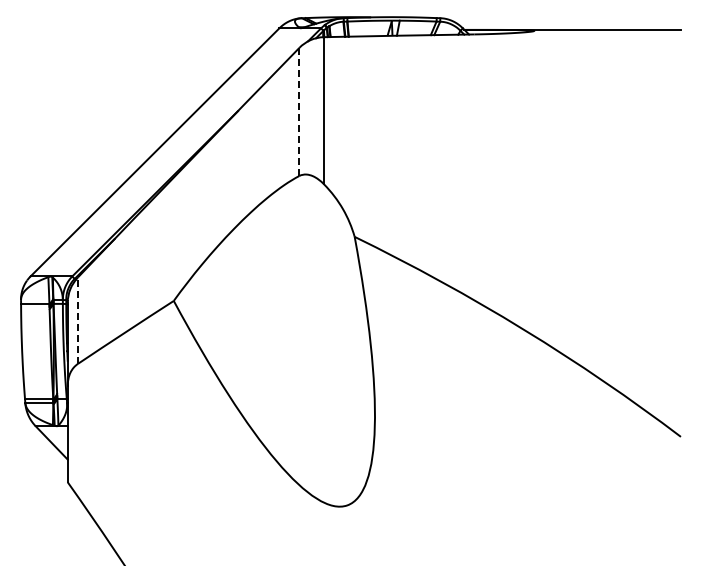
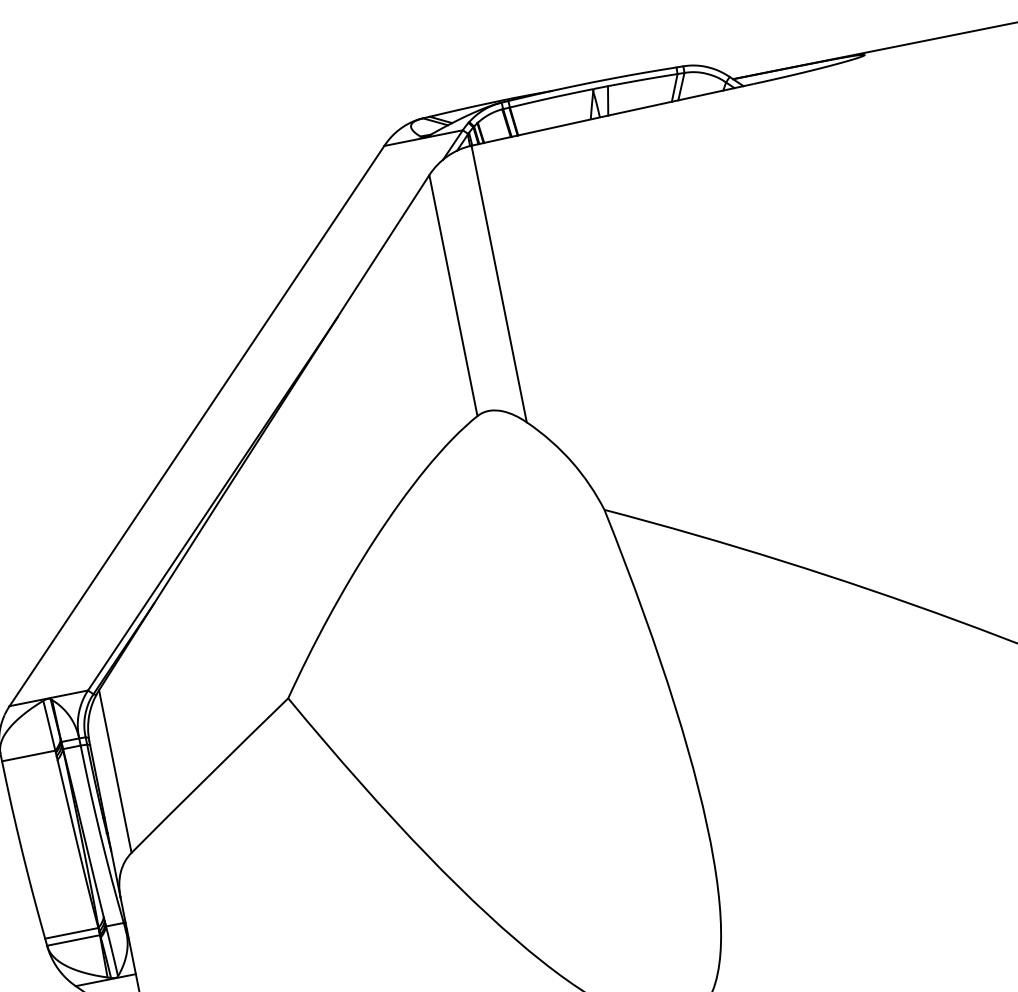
line: (299, 111) -> (453, 294), dashed -> solid
line: (77, 320) -> (114, 771), dashed -> solid

